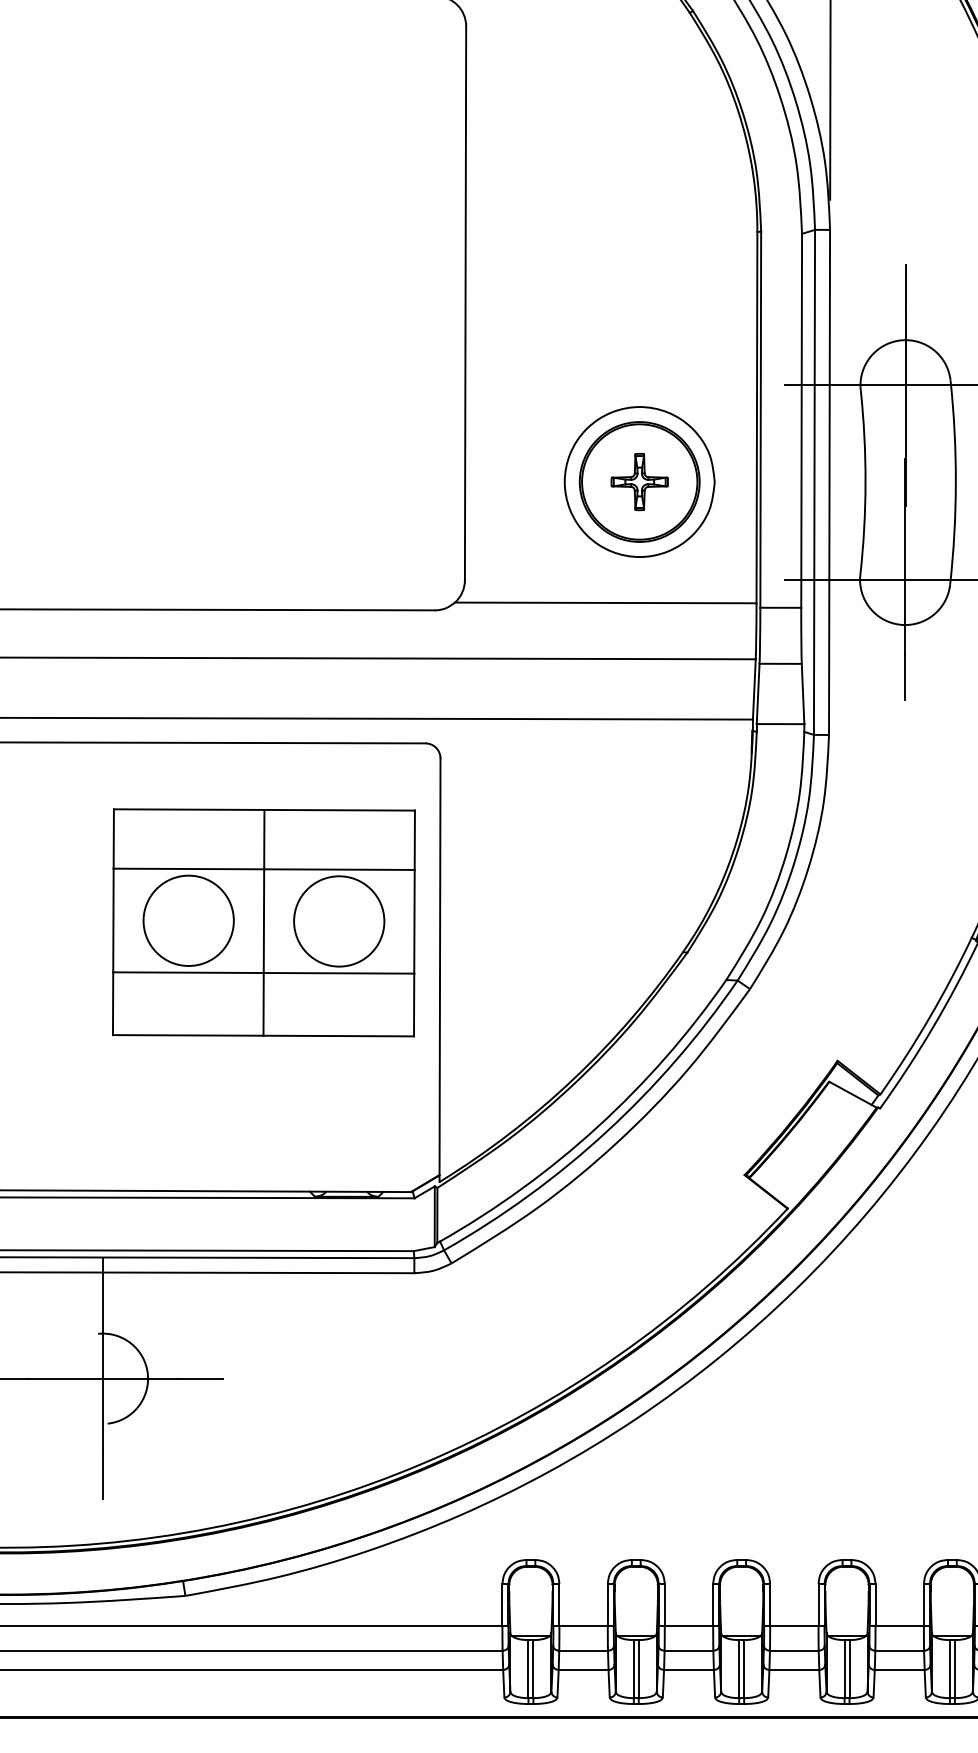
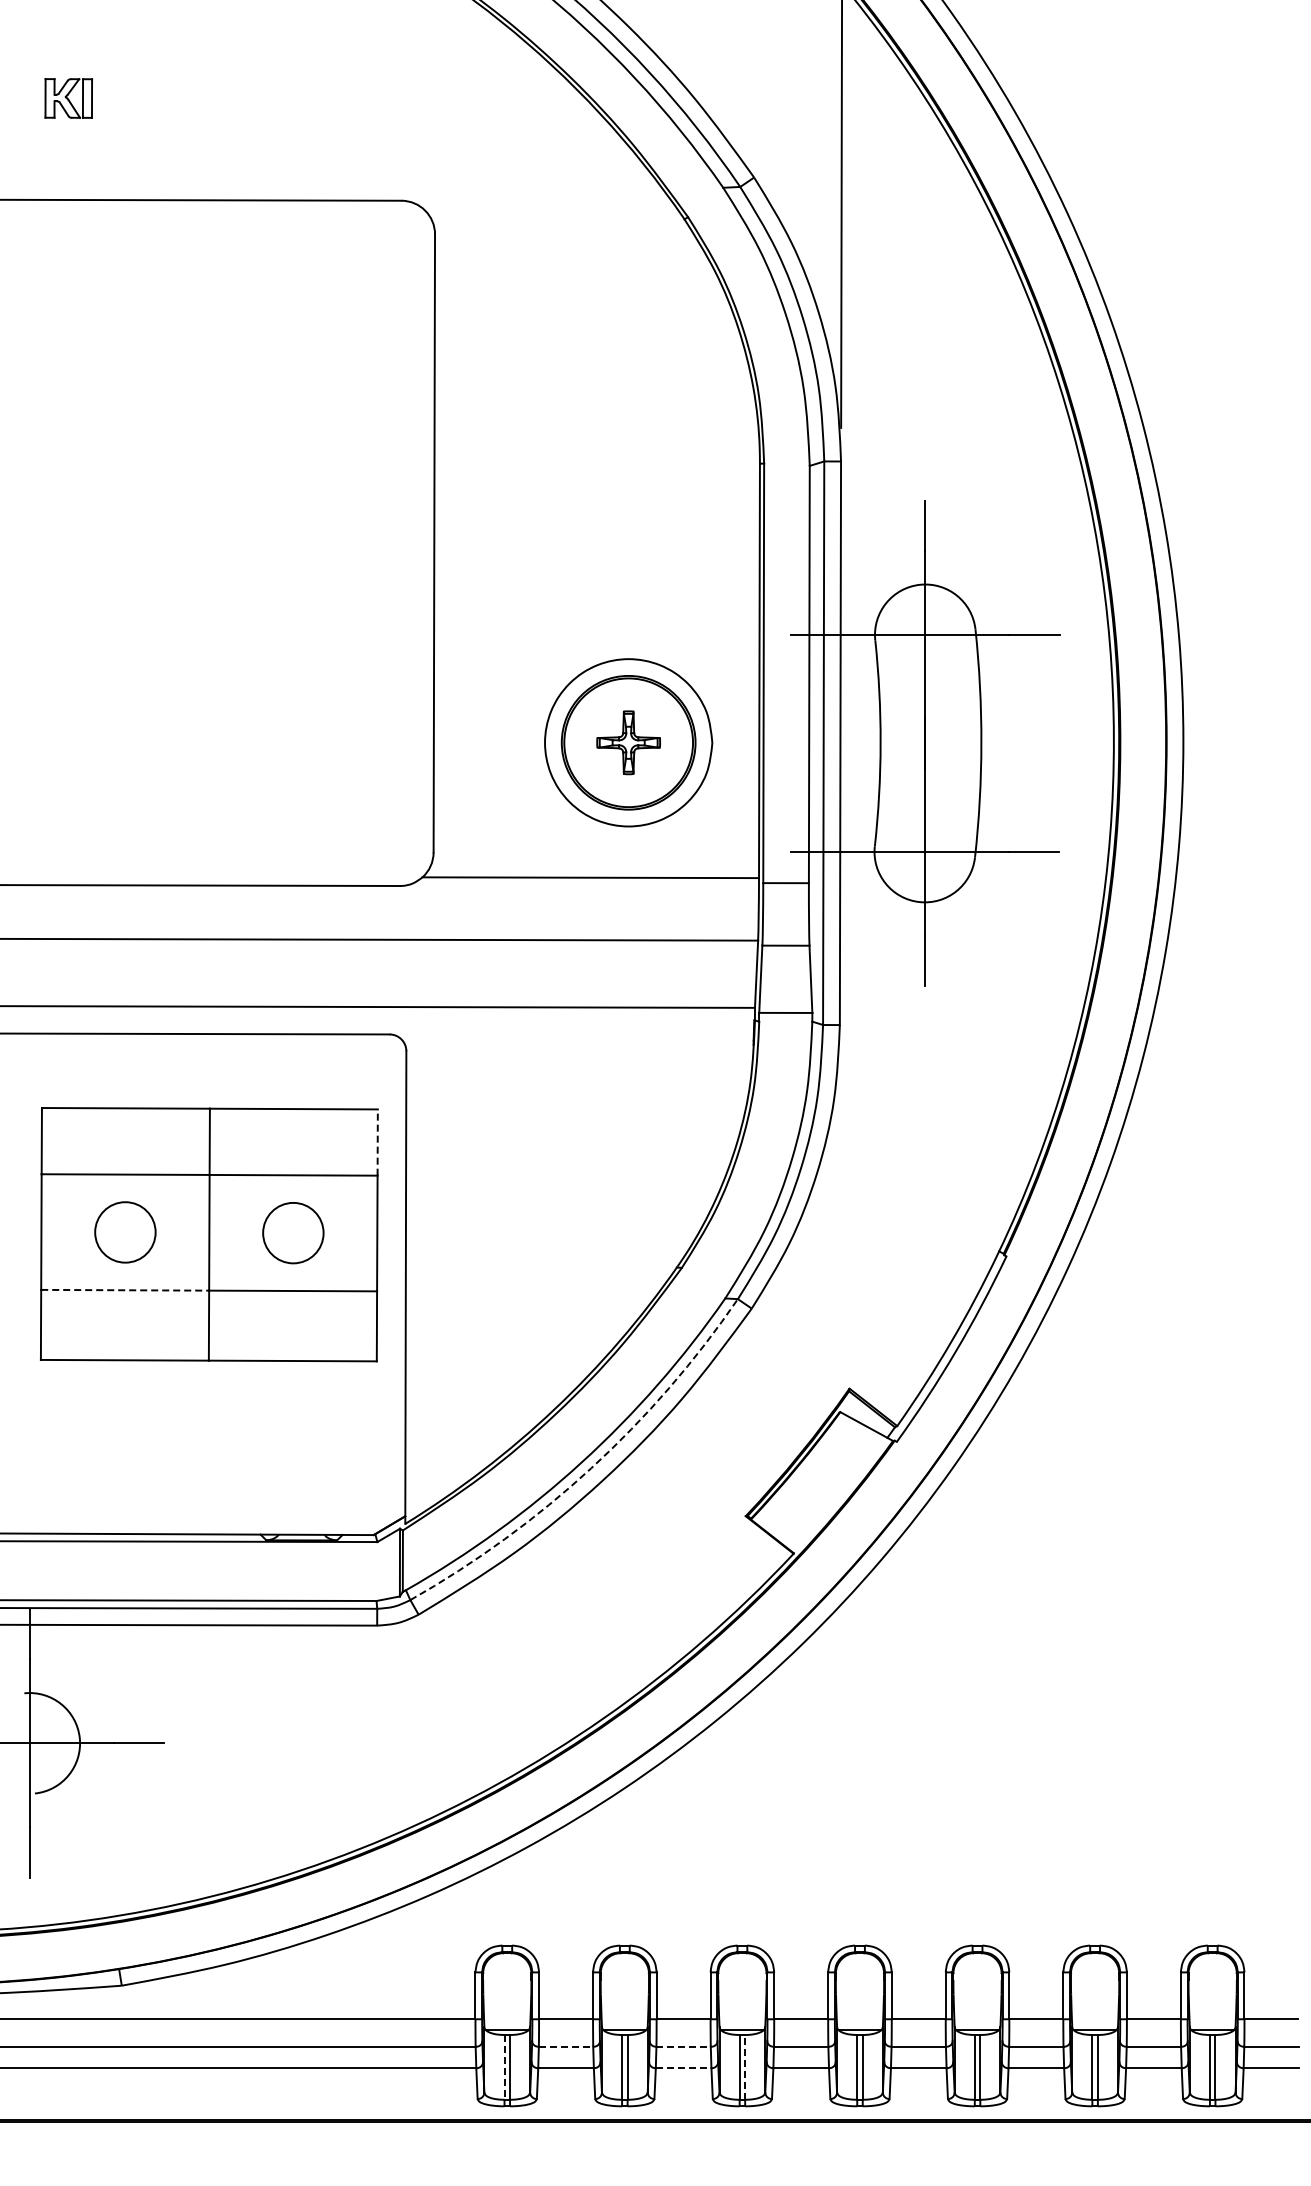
line: (414, 840) -> (377, 1142), solid -> dashed
circle: (188, 920) -> (125, 1232), size x0.6
circle: (338, 920) -> (292, 1232), size x0.6
line: (188, 972) -> (125, 1290), solid -> dashed
arc: (606, 1132) -> (591, 1468), solid -> dashed
line: (584, 1650) -> (566, 2046), solid -> dashed
line: (689, 1650) -> (684, 2046), solid -> dashed
line: (744, 1668) -> (745, 2066), solid -> dashed
line: (528, 1669) -> (504, 2067), solid -> dashed
line: (688, 1670) -> (683, 2068), solid -> dashed

